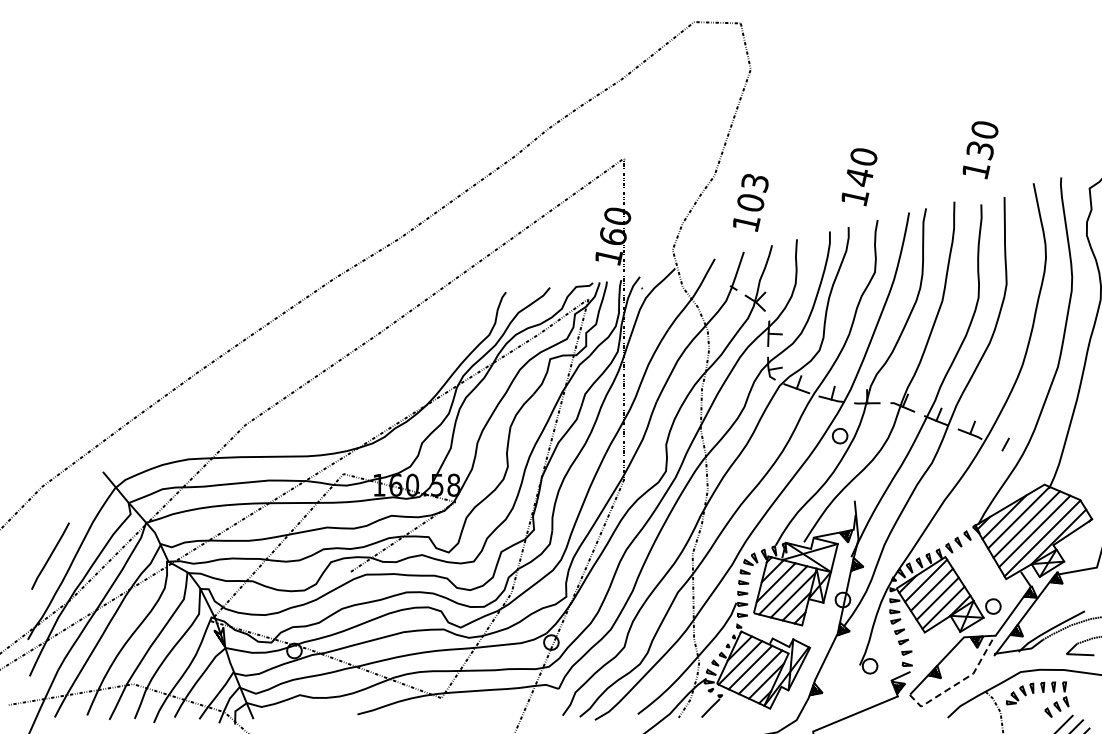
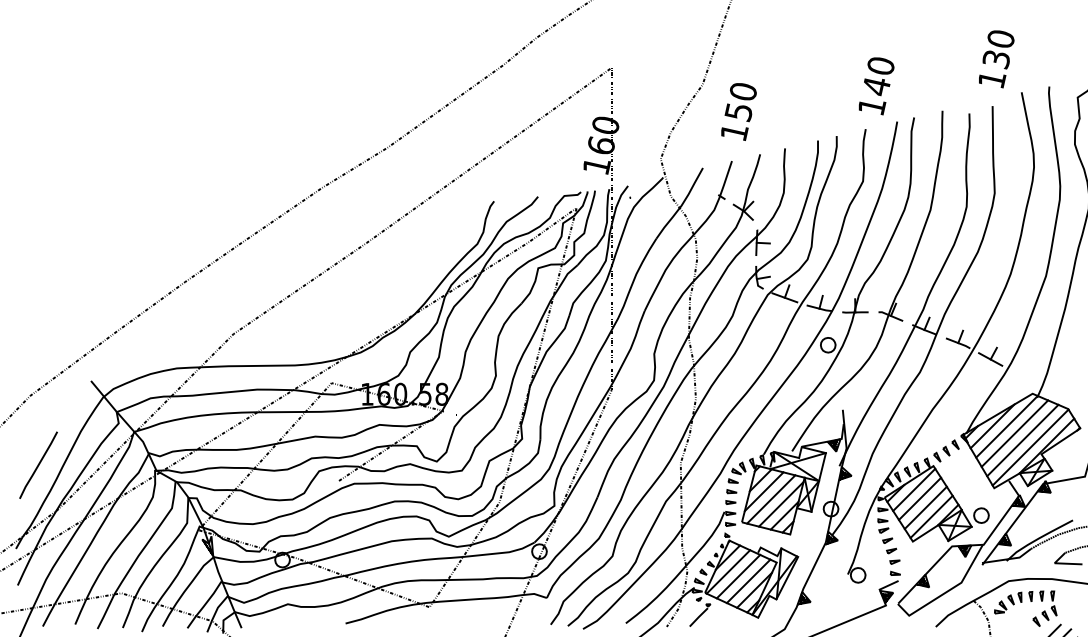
text: (980, 150) -> (996, 59), moved
text: (859, 177) -> (876, 86), moved
text: (752, 193) -> (740, 102), 103 -> 150
line: (1002, 450) -> (990, 359), added
line: (959, 682) -> (947, 591), dashed -> solid

